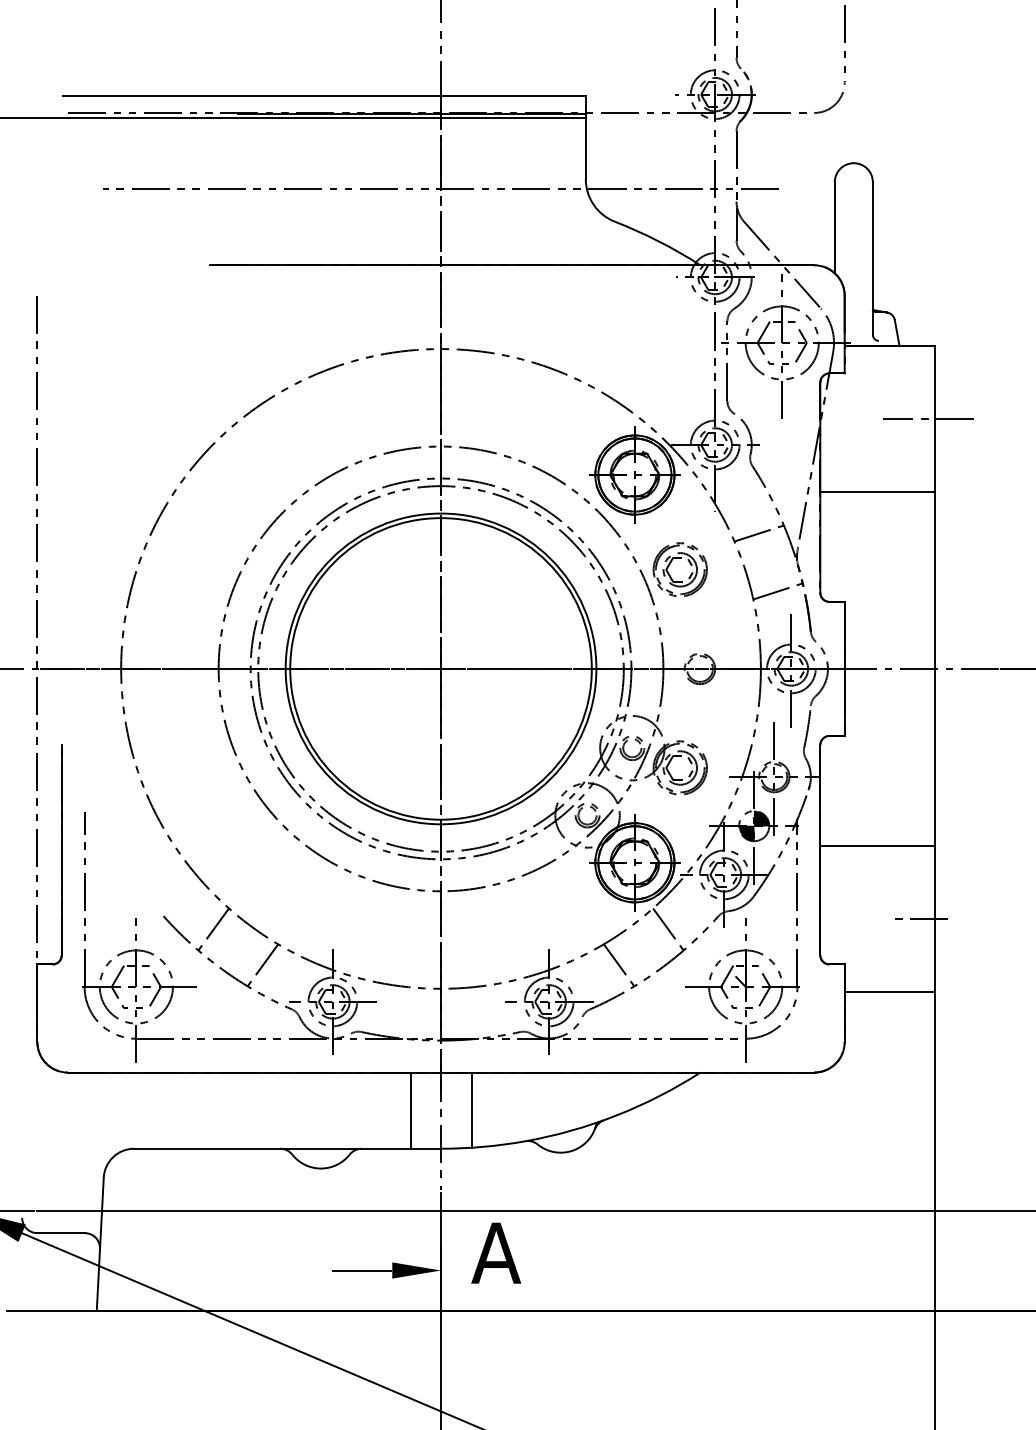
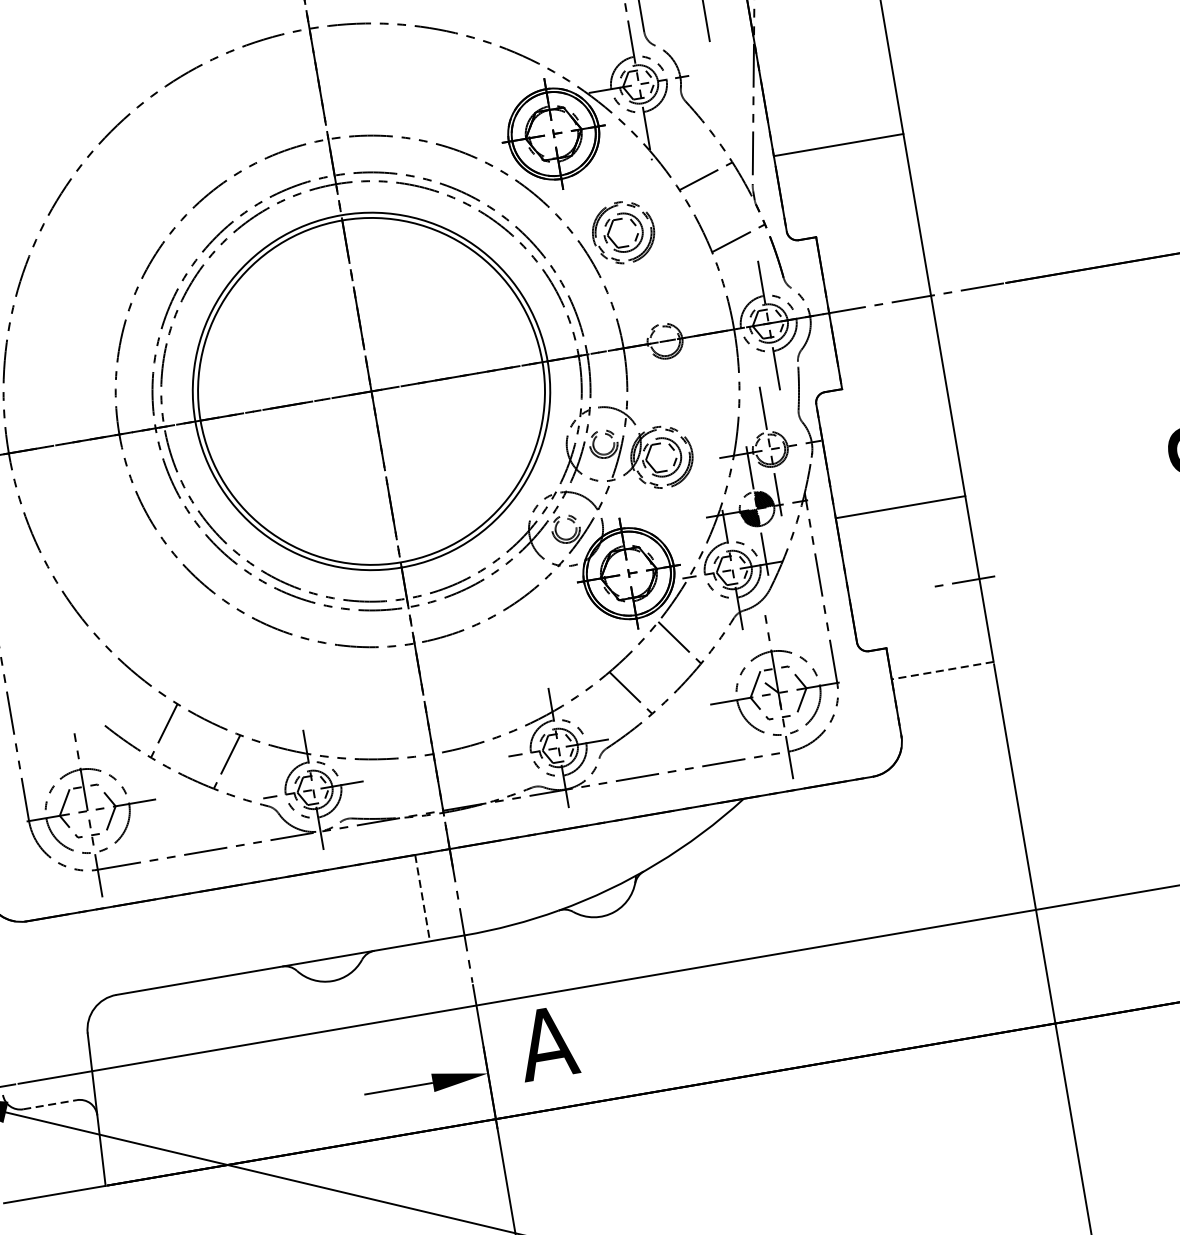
line: (928, 419) -> (875, 14), removed
line: (877, 492) -> (838, 145), moved
line: (889, 991) -> (942, 670), solid -> dashed
line: (471, 1109) -> (491, 885), removed
line: (410, 1111) -> (422, 899), solid -> dashed
line: (61, 1233) -> (50, 1105), solid -> dashed

